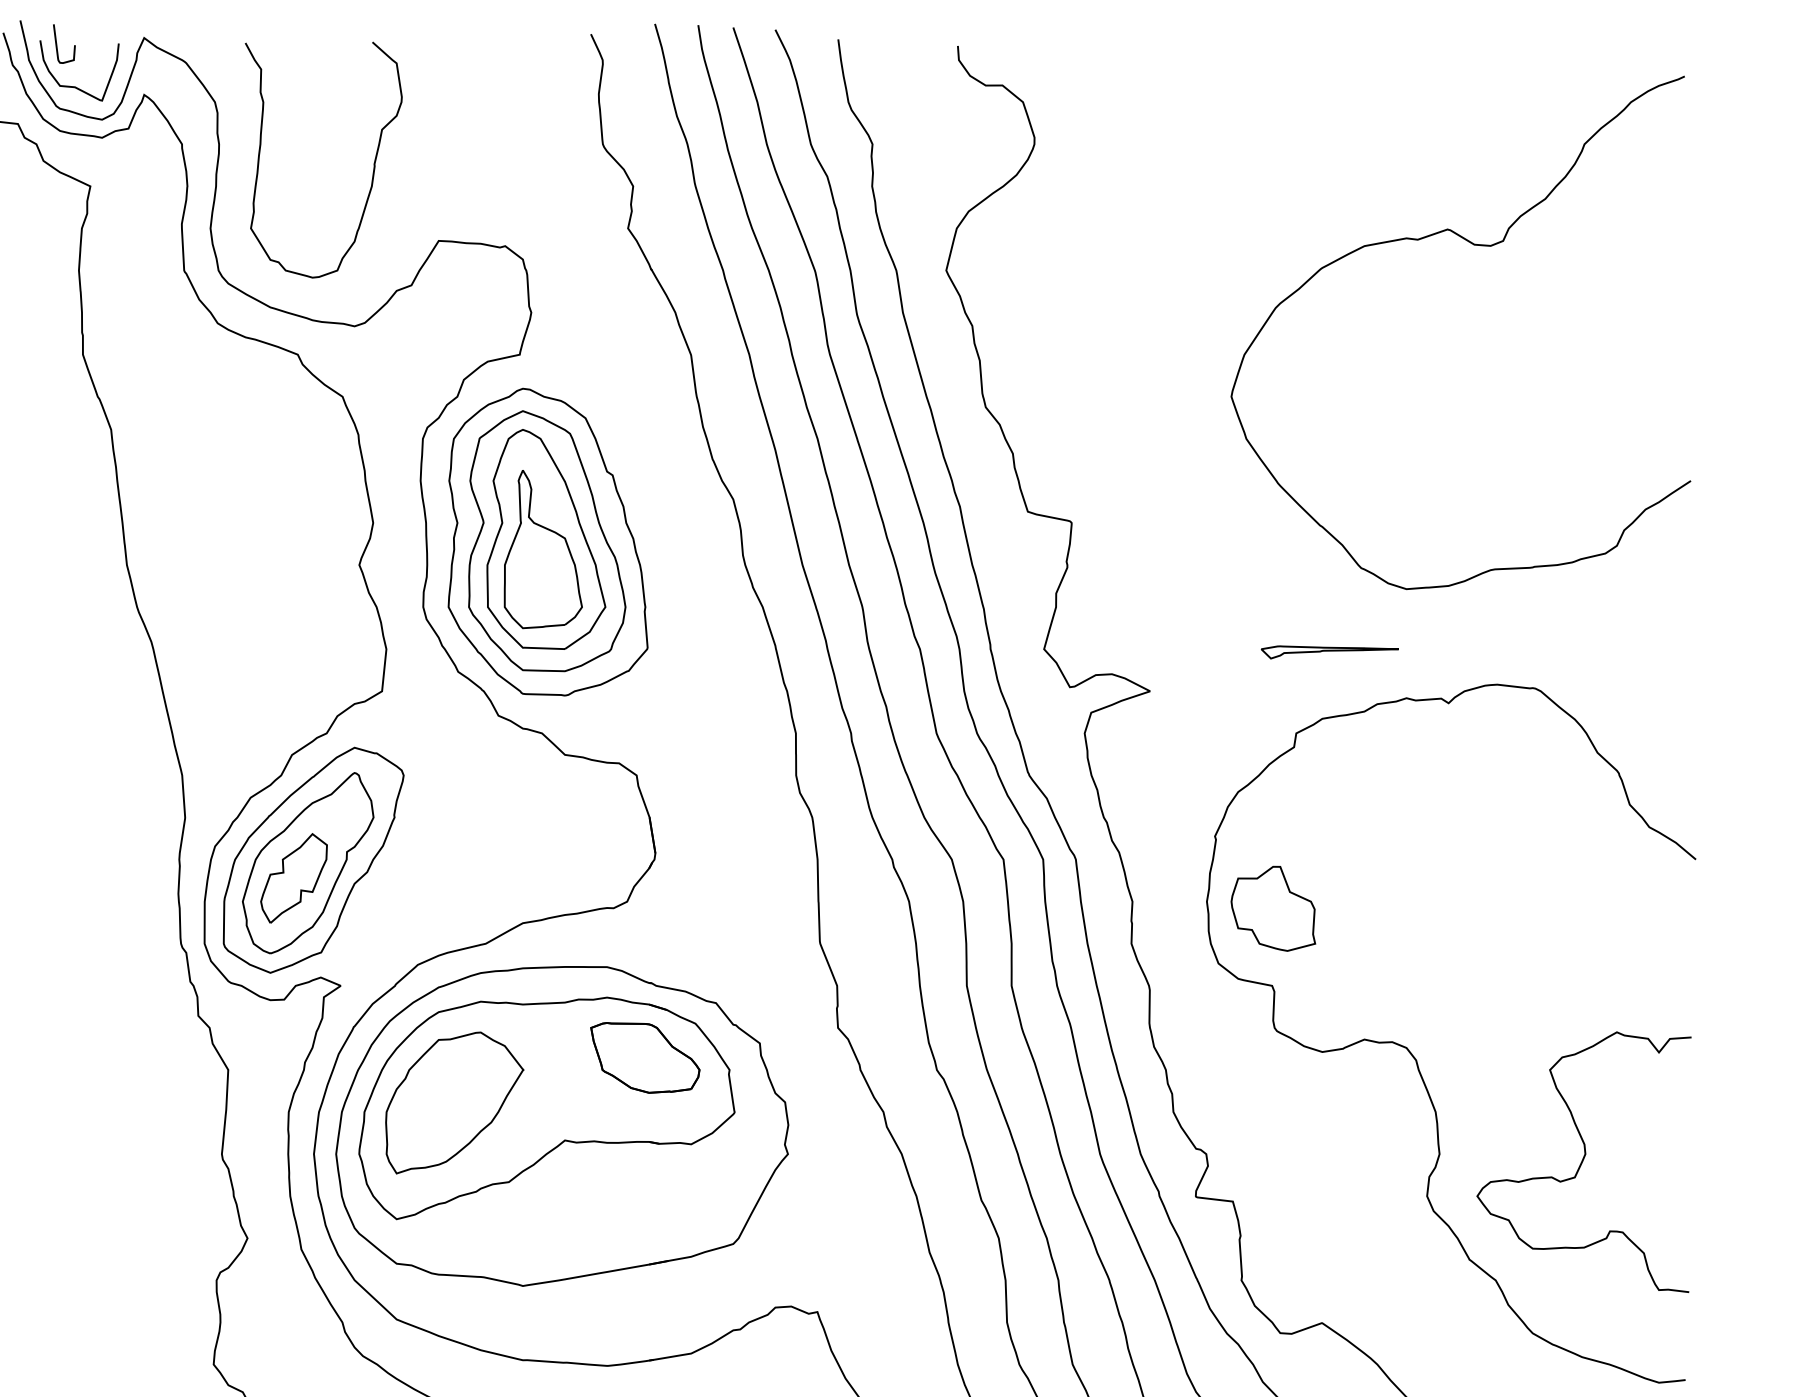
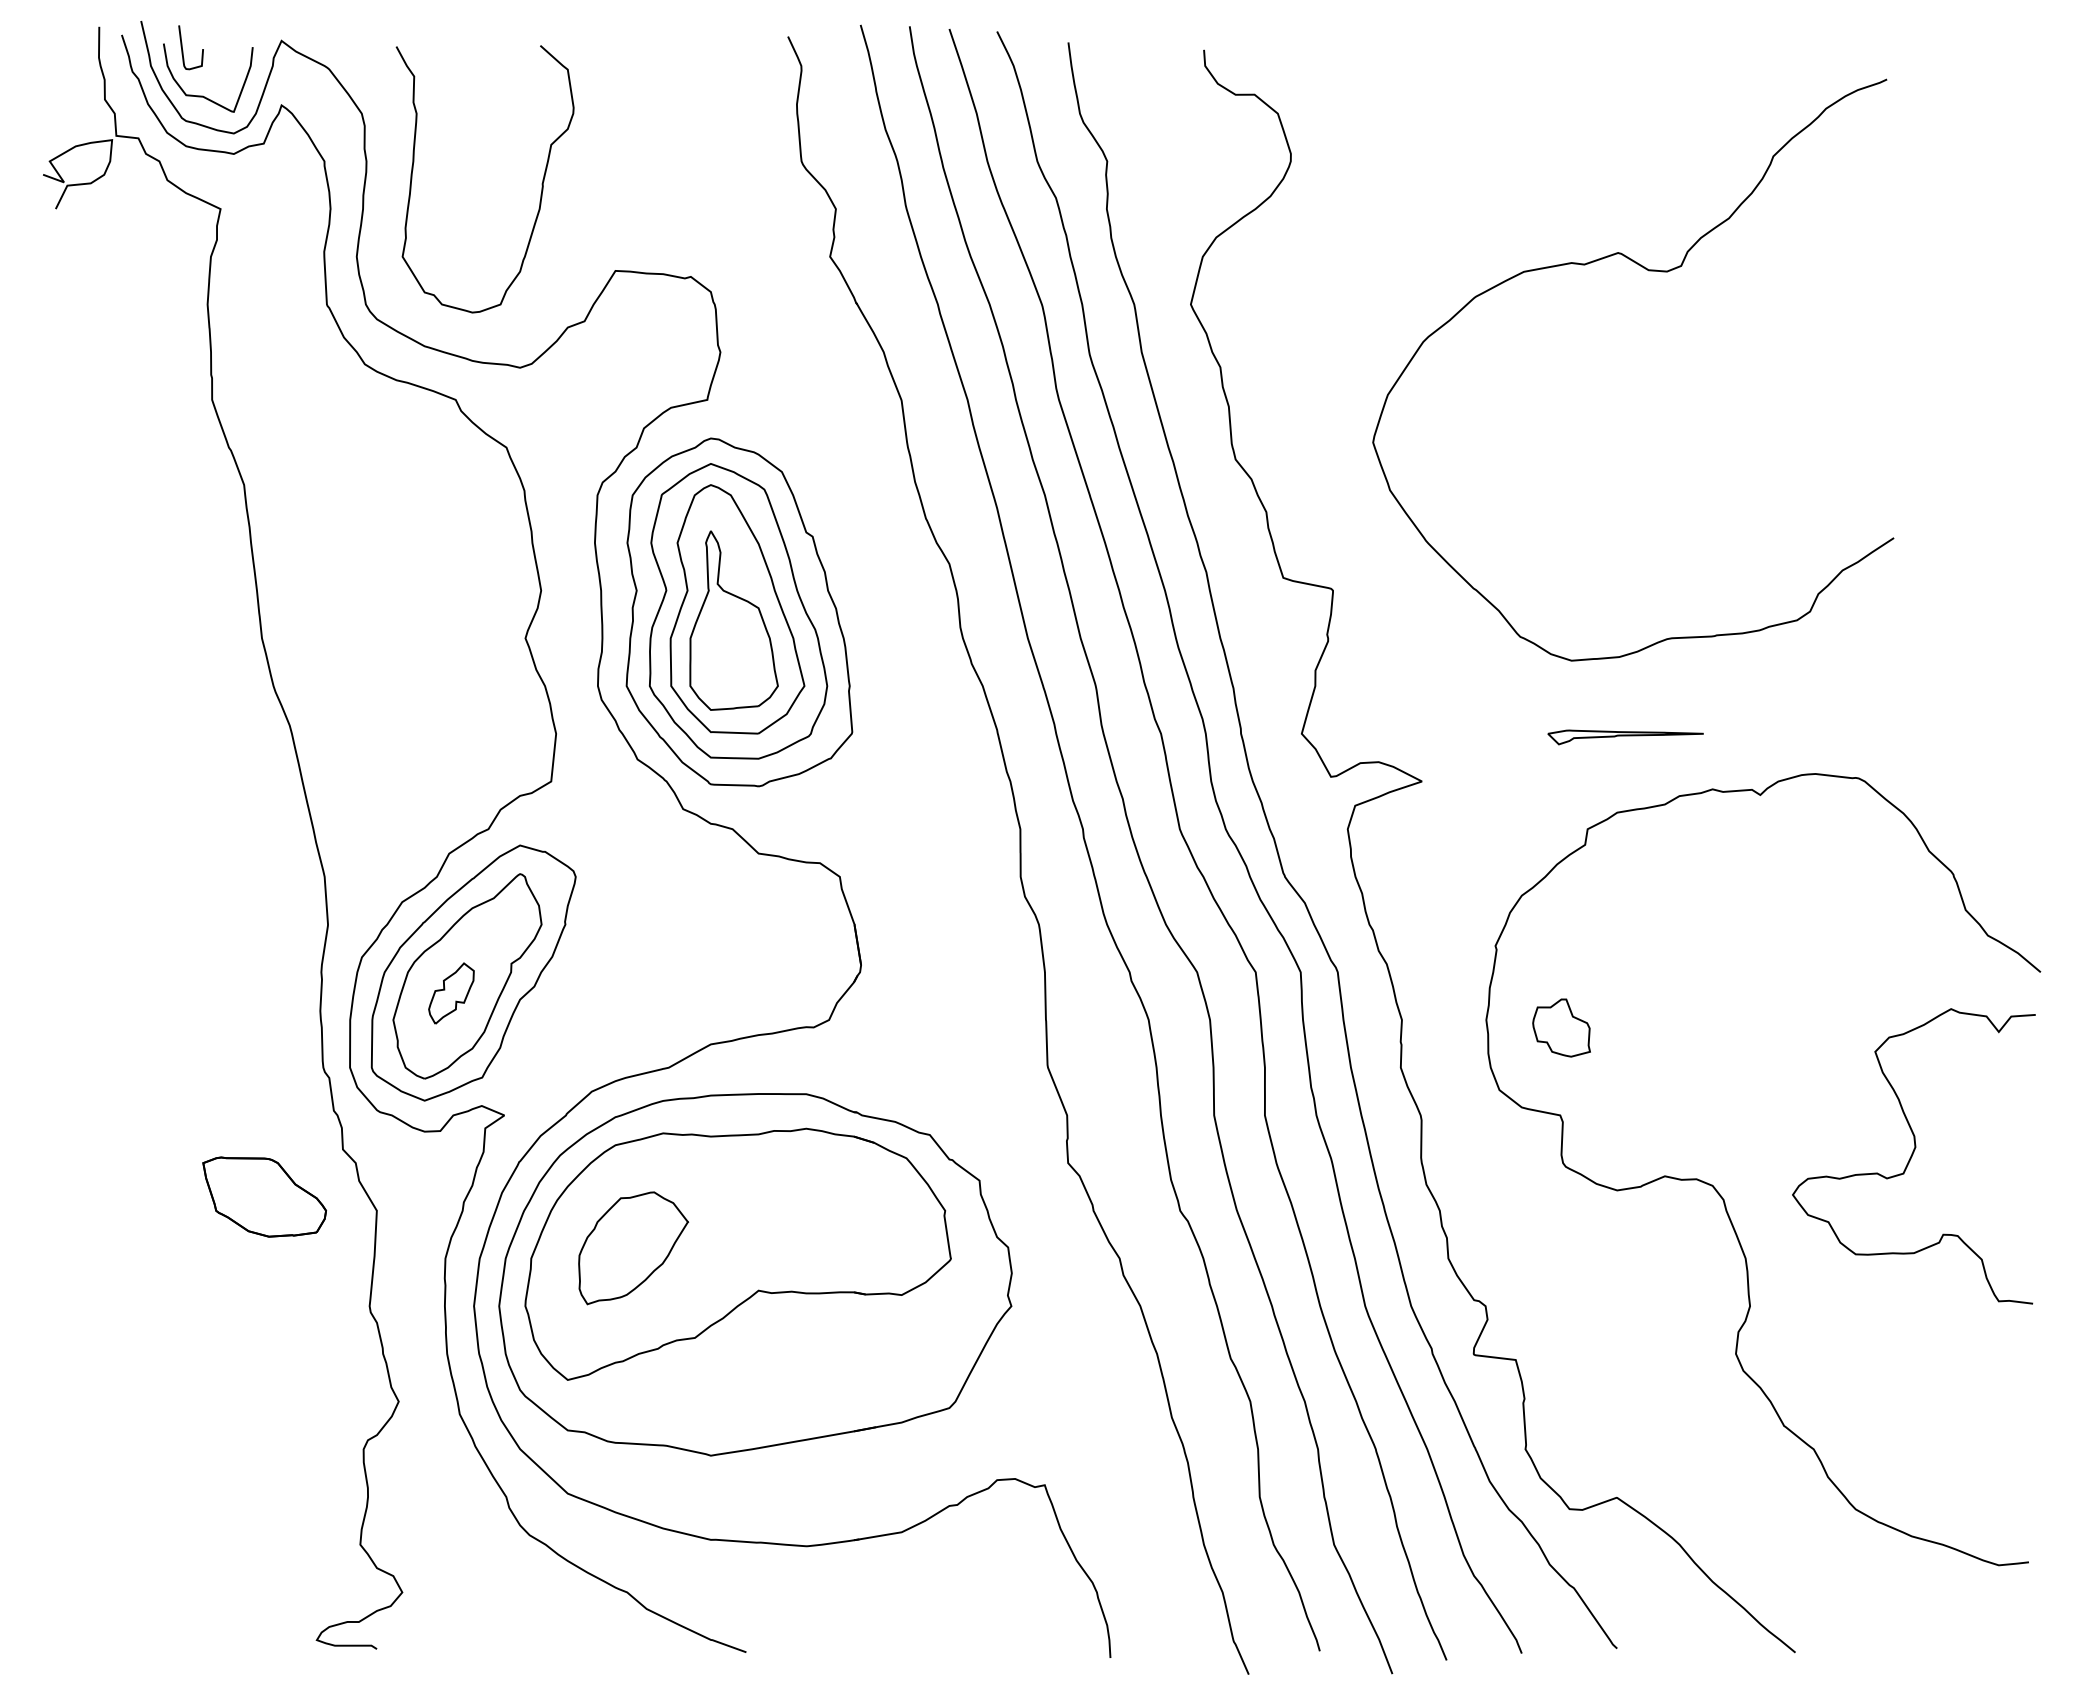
curve: (1474, 245) -> (1648, 271), moved
part: (294, 878) -> (451, 993), size x0.6
part: (1273, 908) -> (1561, 1027), size x0.6
part: (645, 1057) -> (264, 1196), moved
part: (454, 1103) -> (633, 1248), size x0.7
curve: (1582, 1162) -> (1912, 1156), moved

